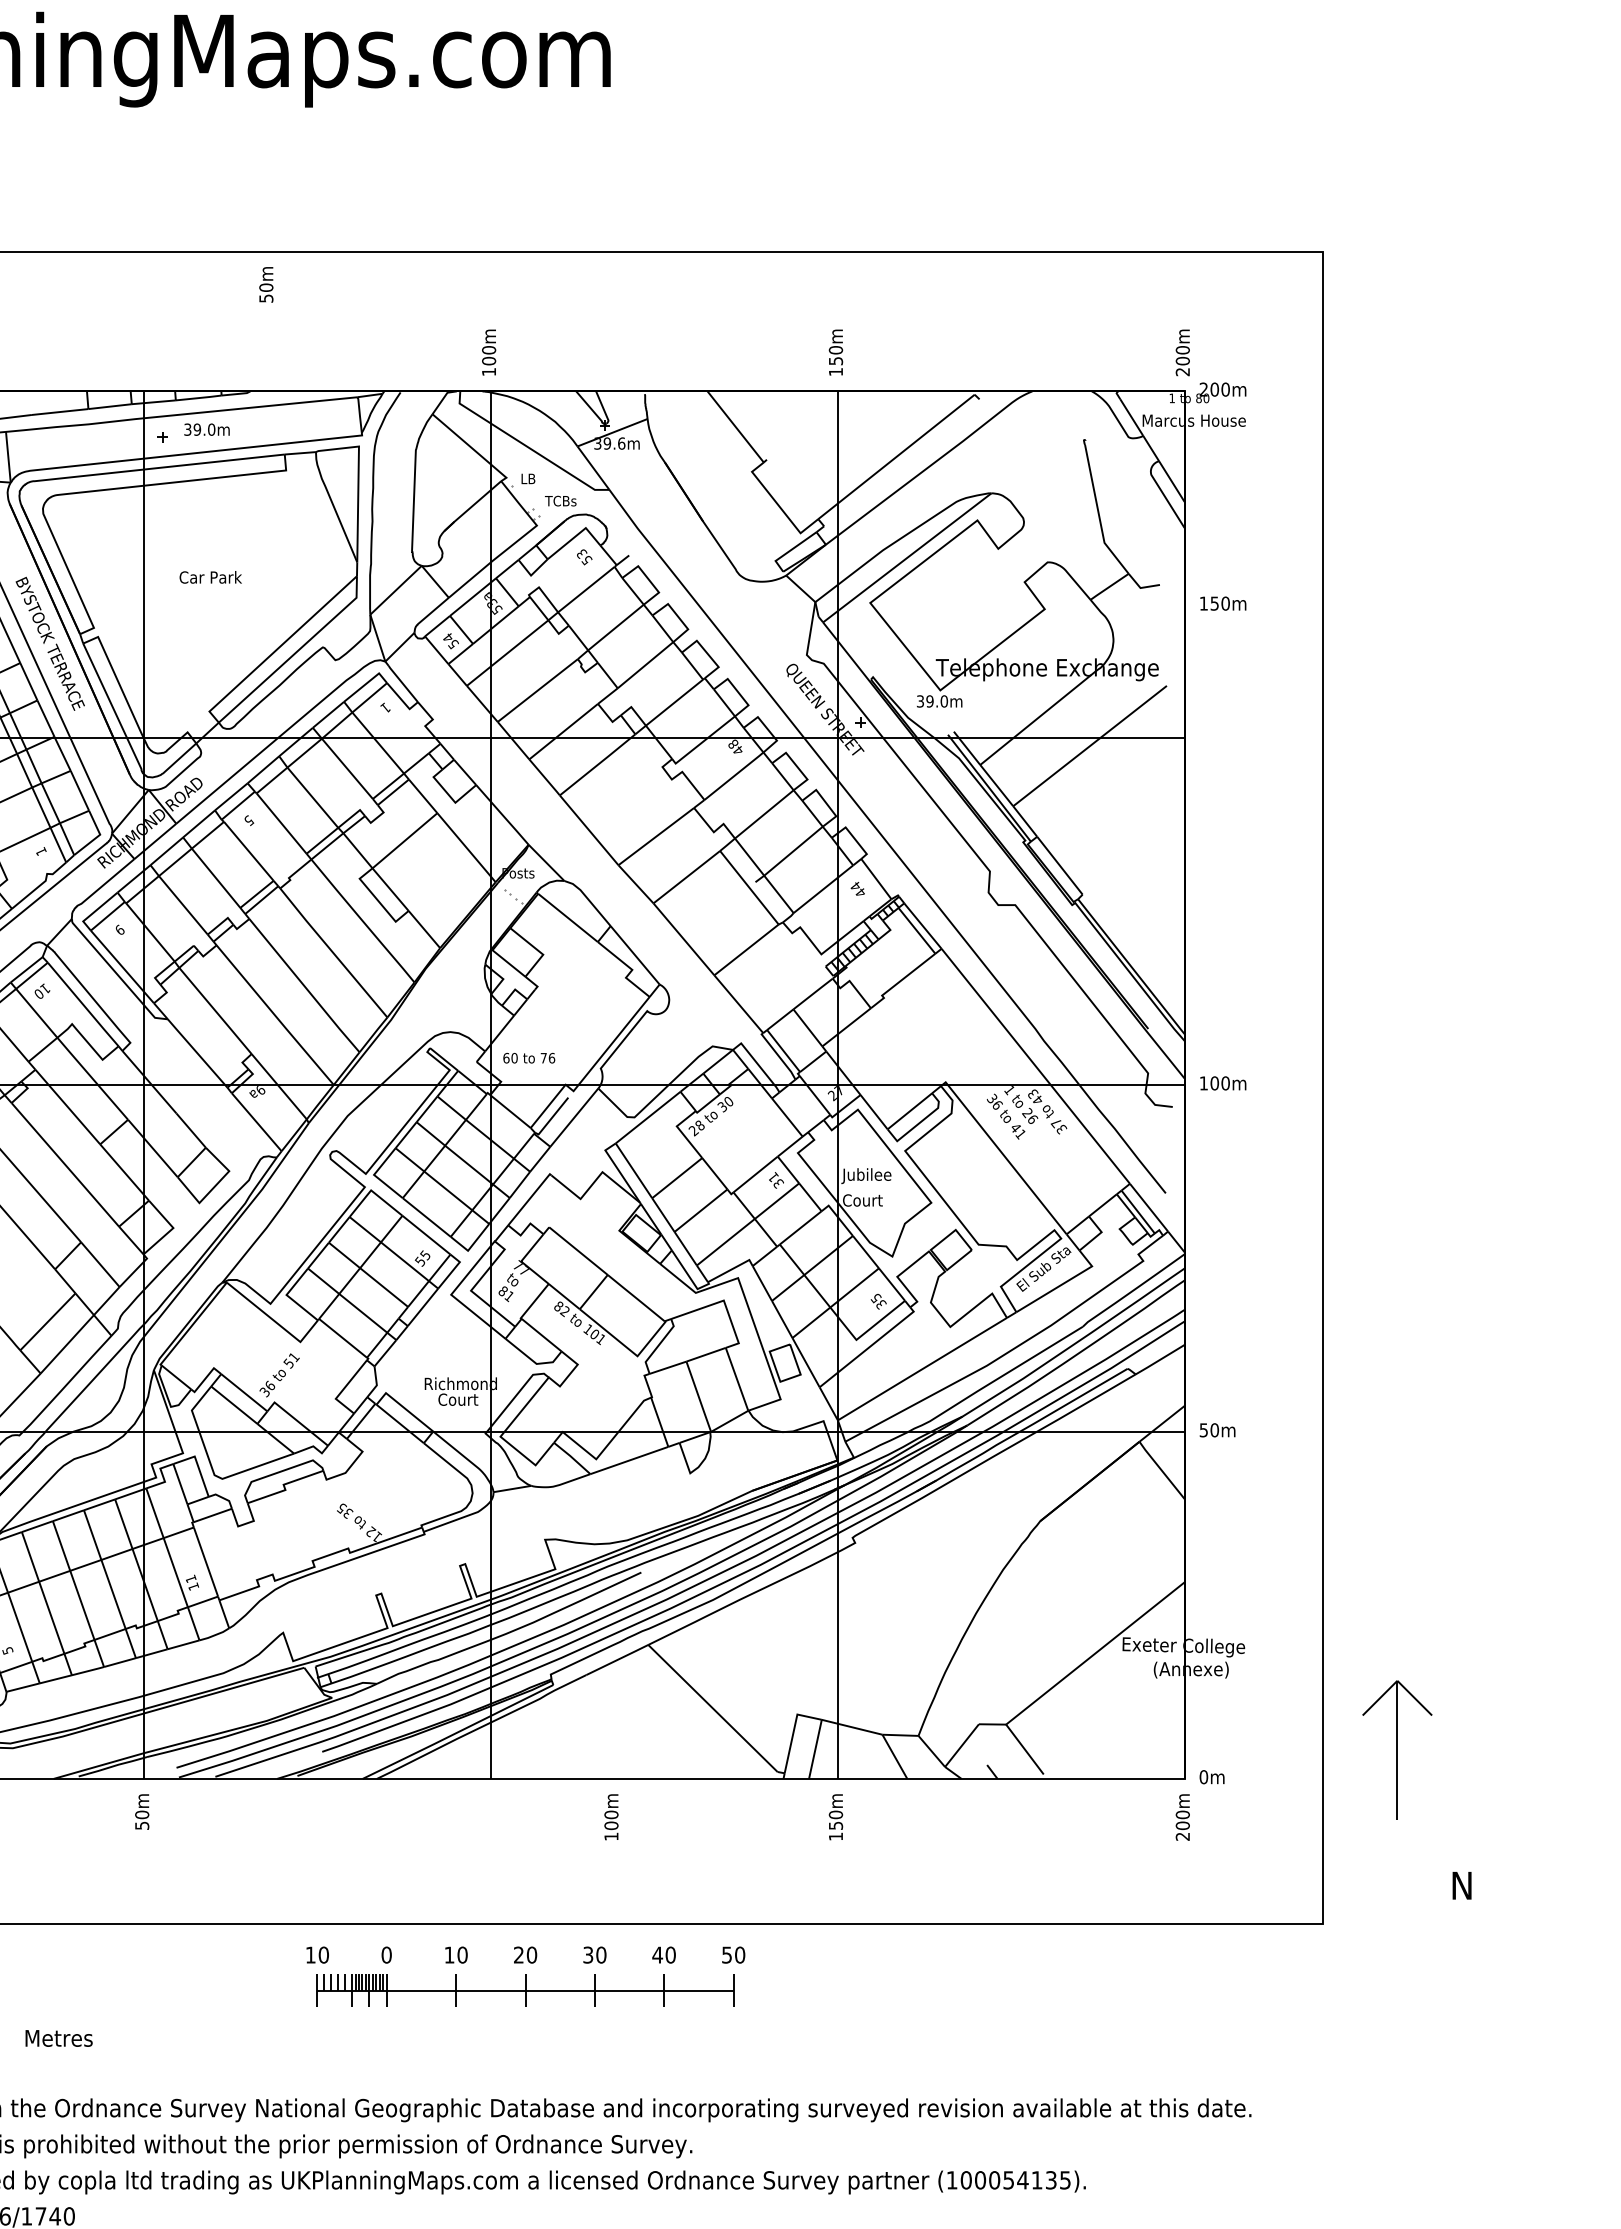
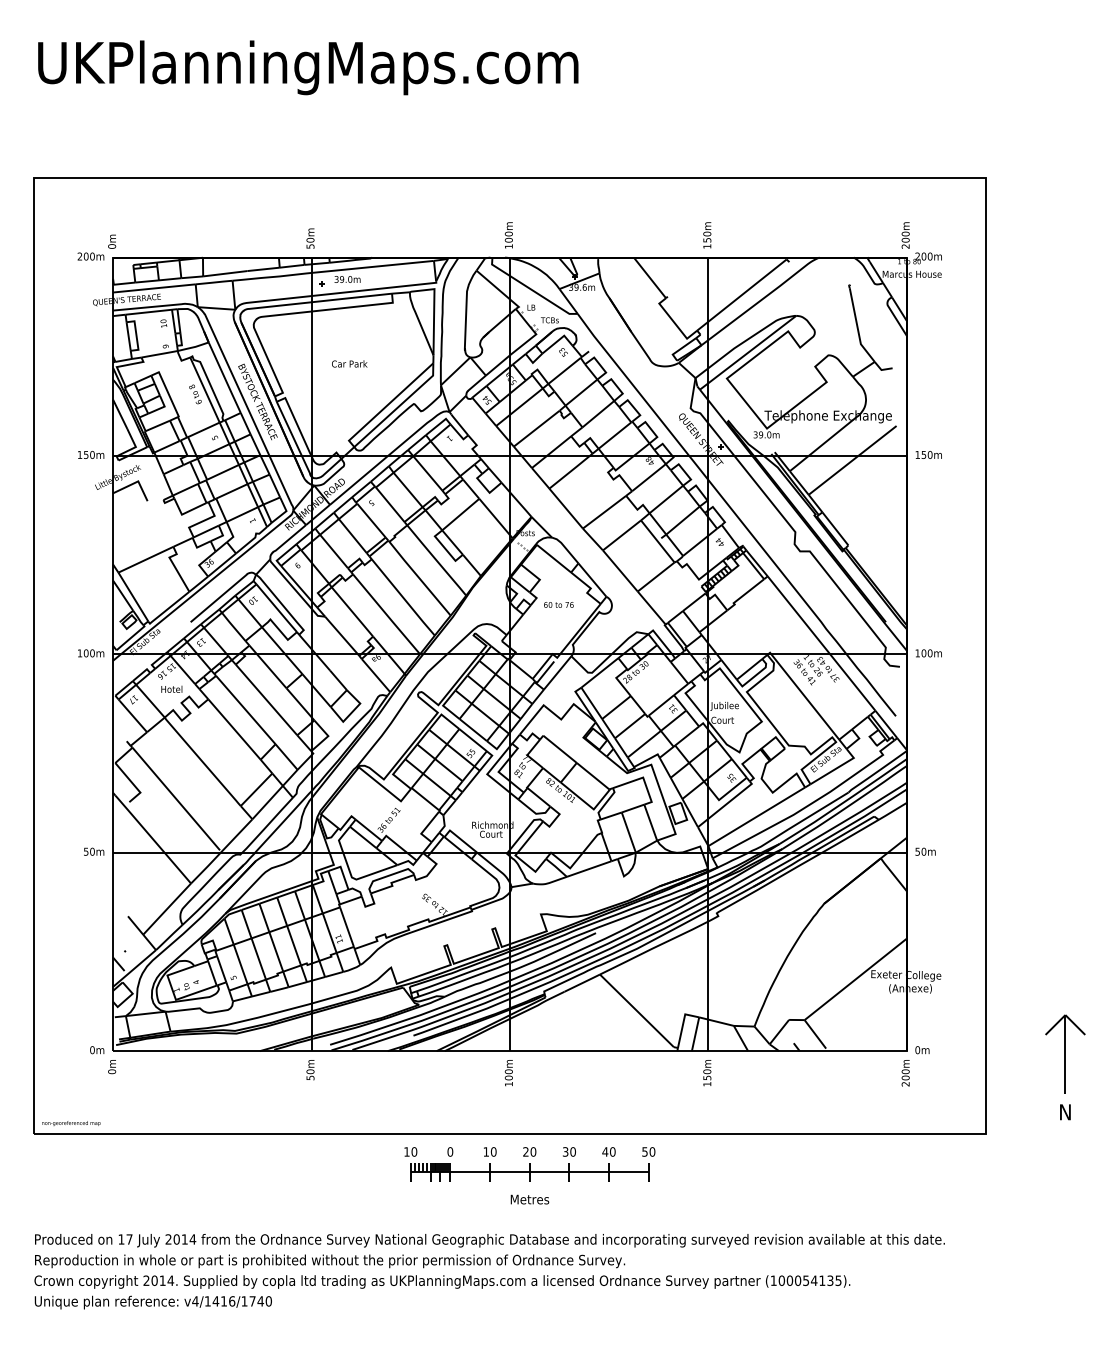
text: (266, 284) -> (310, 238), moved
text: (1222, 602) -> (928, 454), moved
text: (528, 1057) -> (558, 604), moved
part: (1397, 1748) -> (1065, 1053), moved
text: (610, 1817) -> (508, 1073), moved
text: (58, 2038) -> (529, 1199), moved

